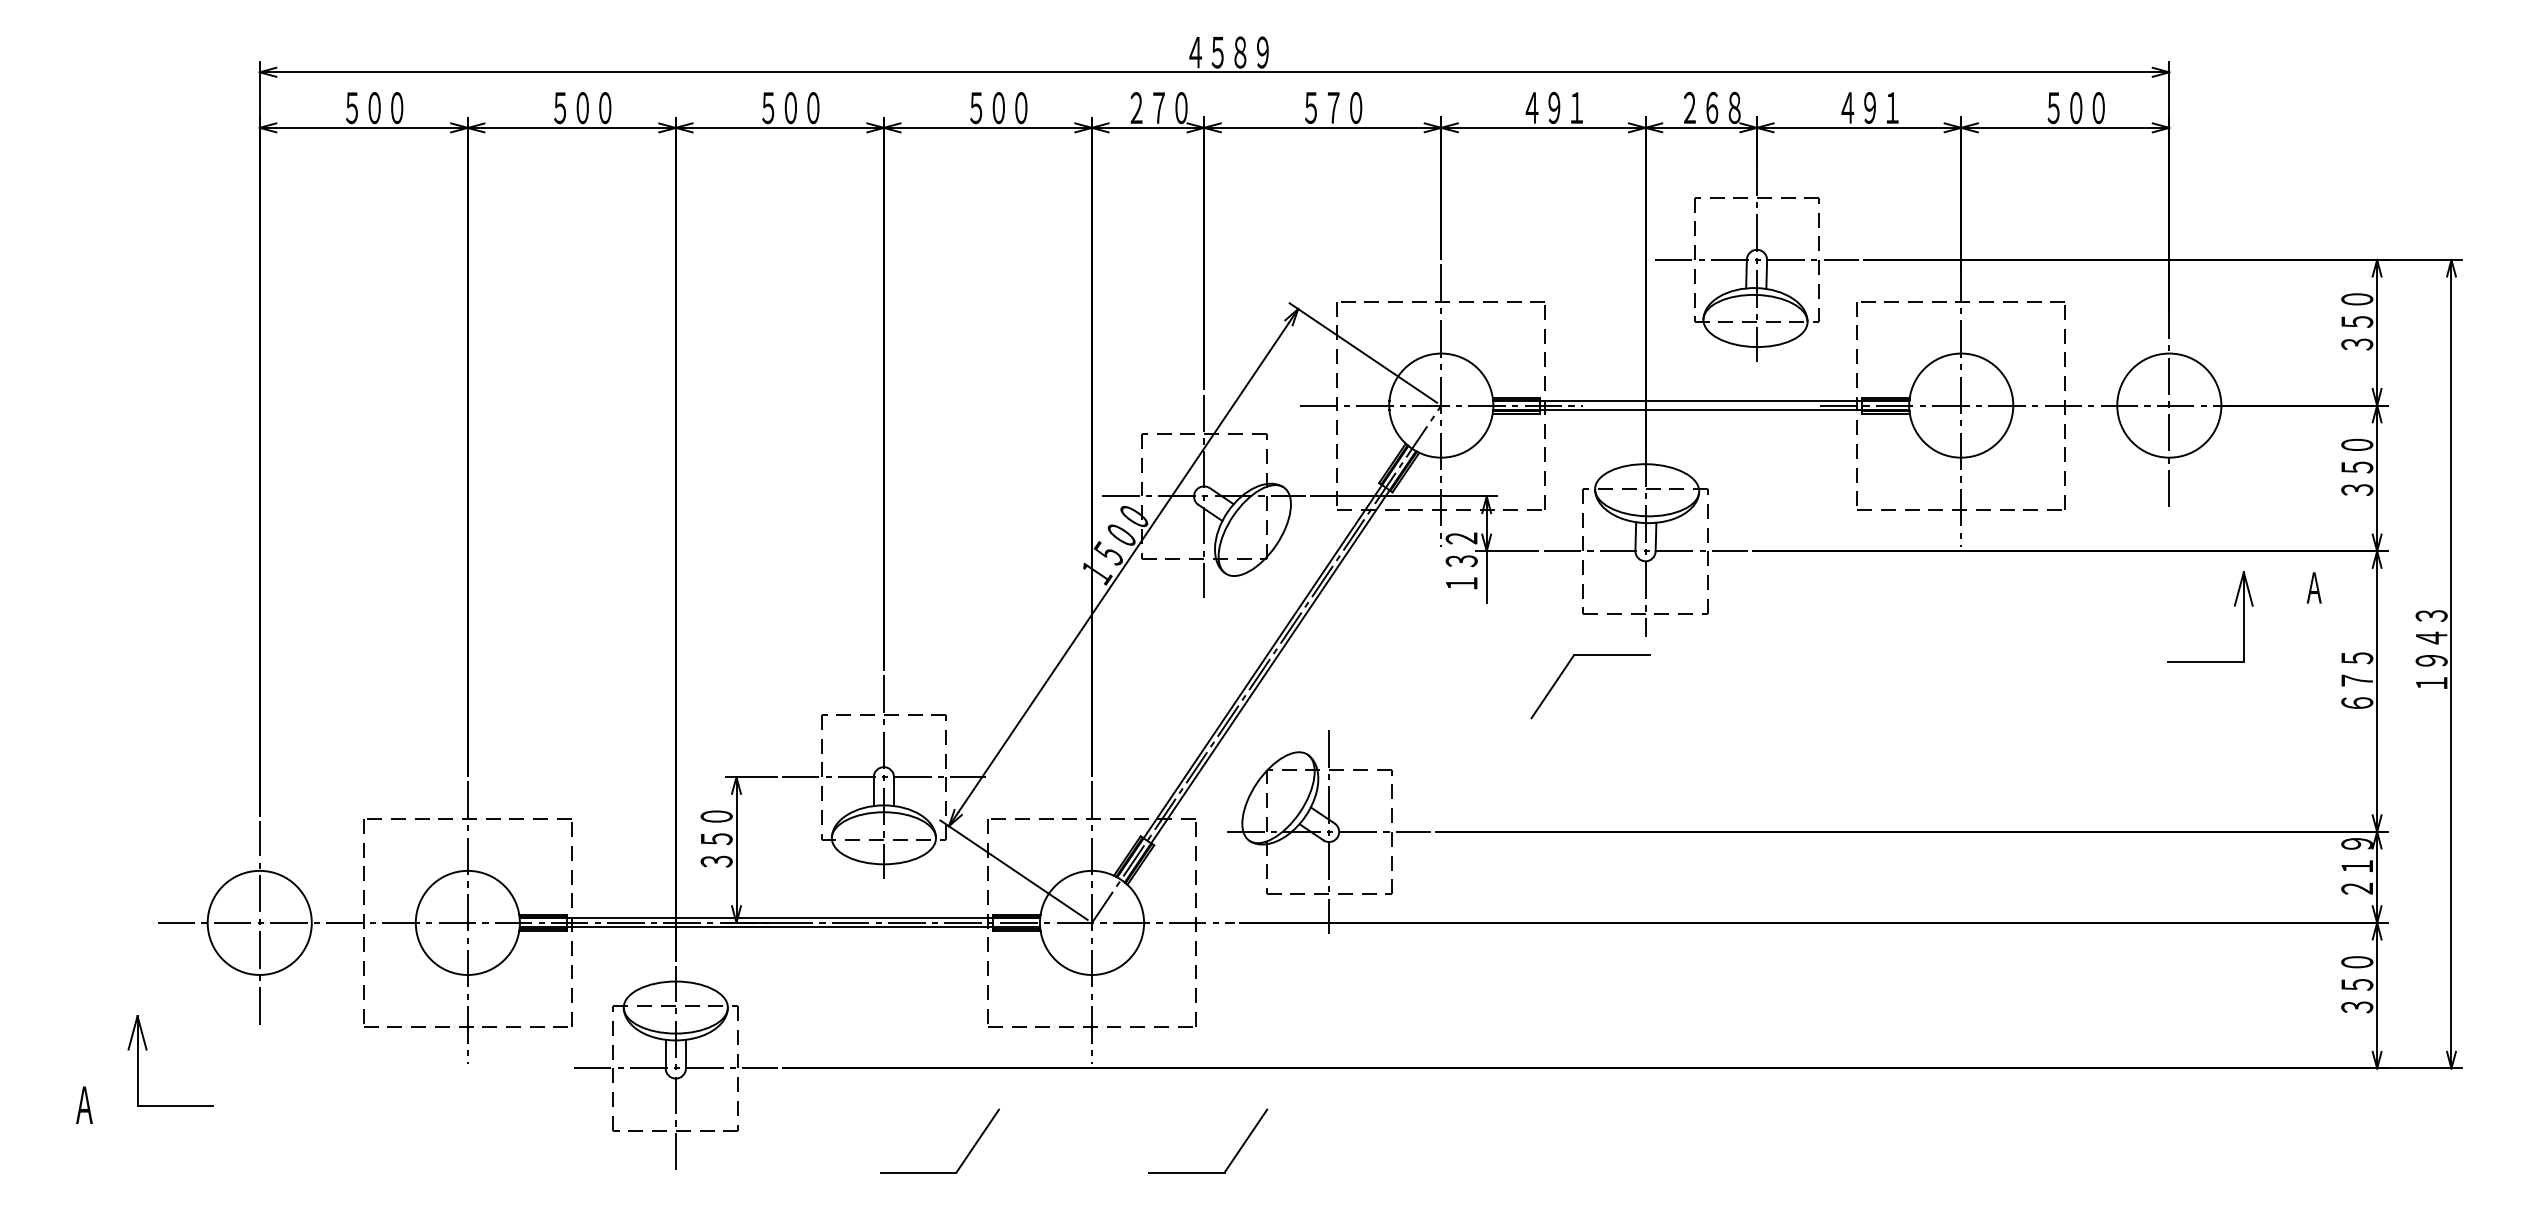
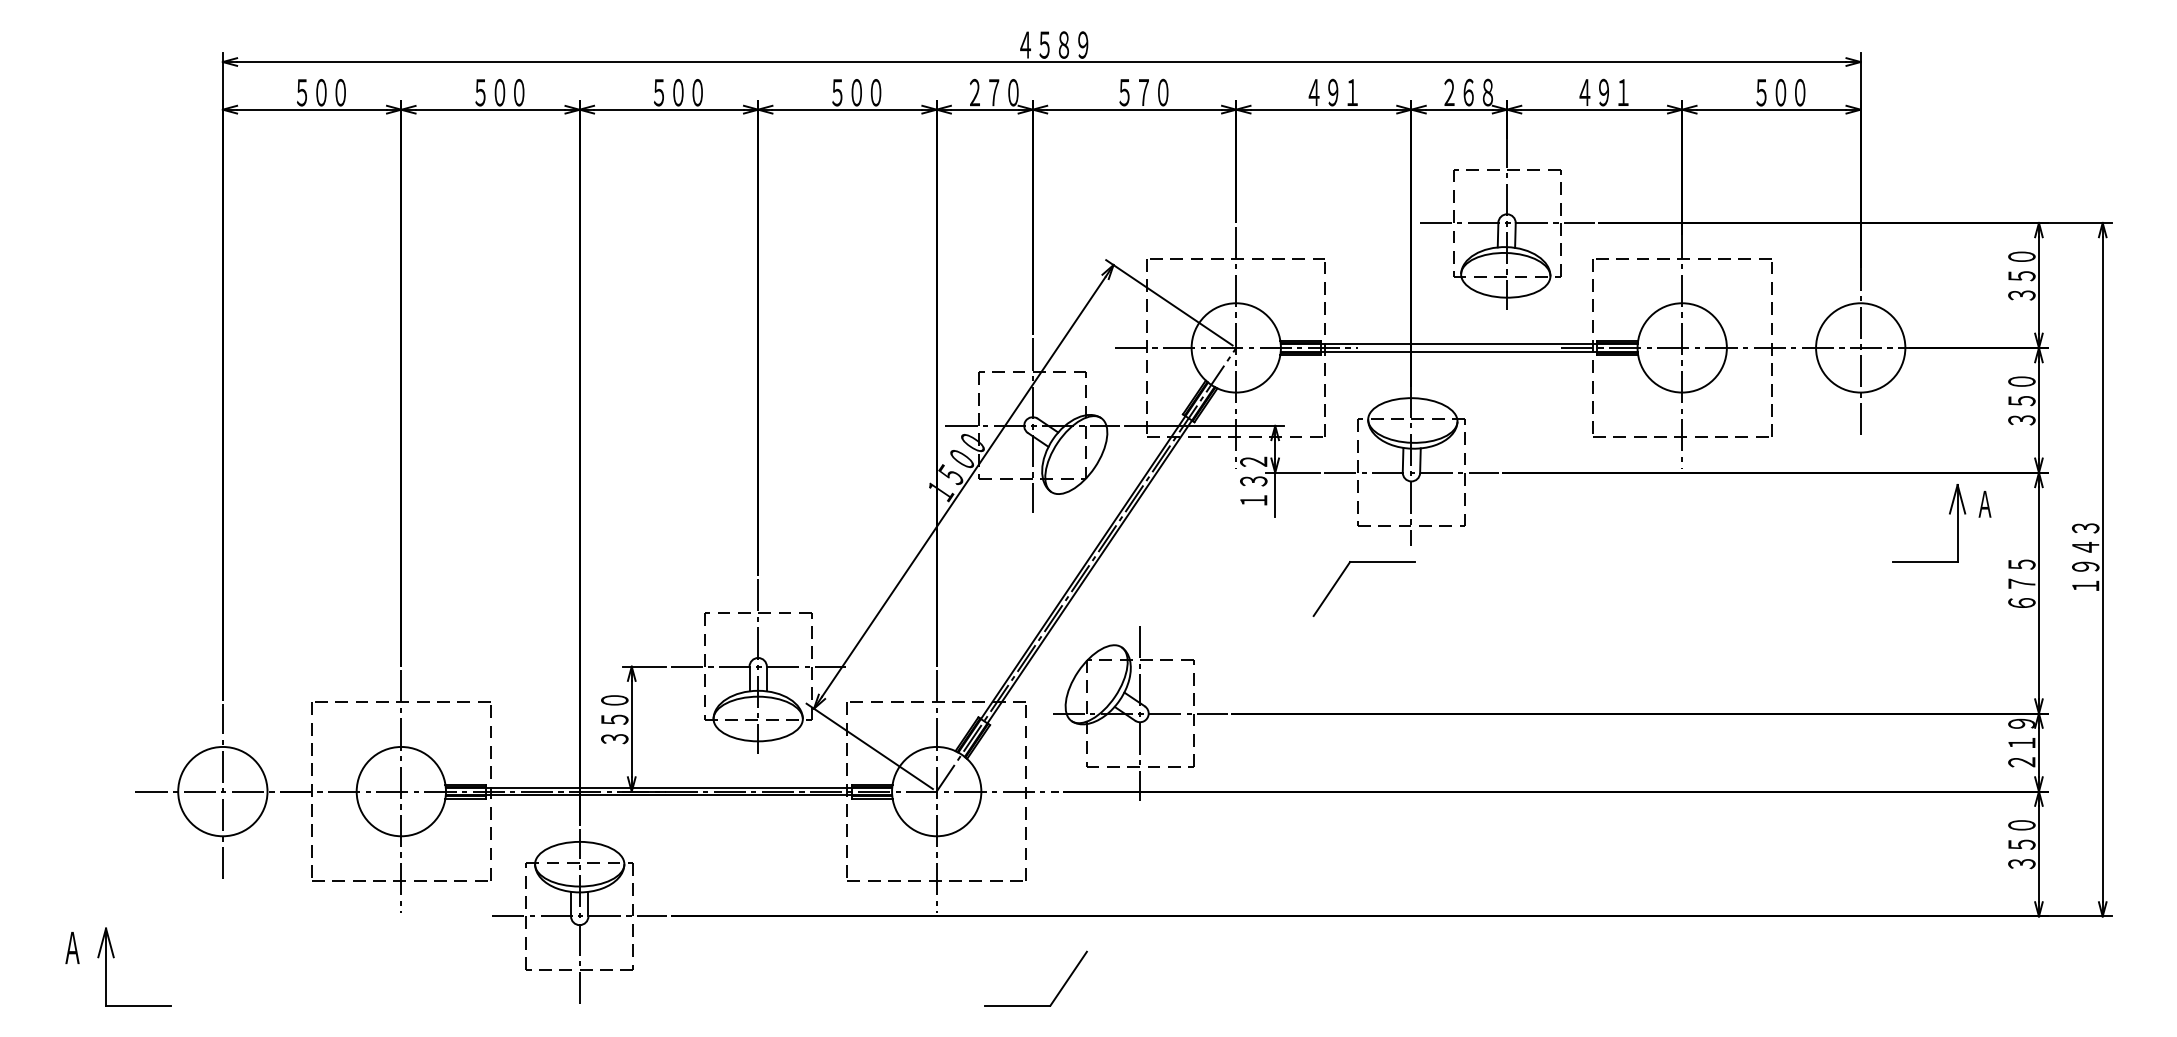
part: (2234, 606) -> (1949, 514), moved
part: (147, 1049) -> (114, 957), moved
part: (963, 1159) -> (826, 994), removed

